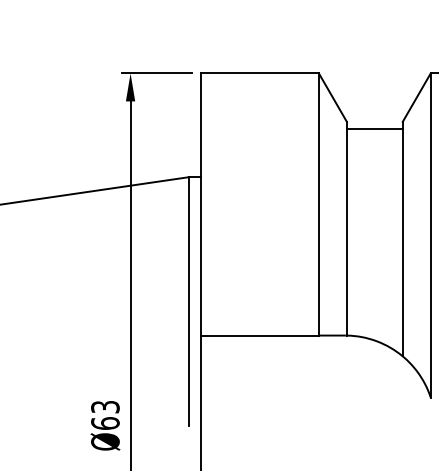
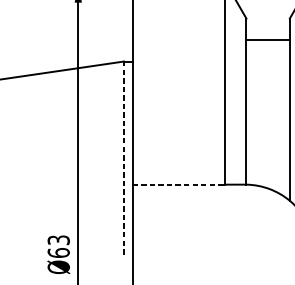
line: (374, 129) -> (267, 40), moved
line: (189, 300) -> (124, 157), solid -> dashed
line: (260, 335) -> (179, 184), solid -> dashed

